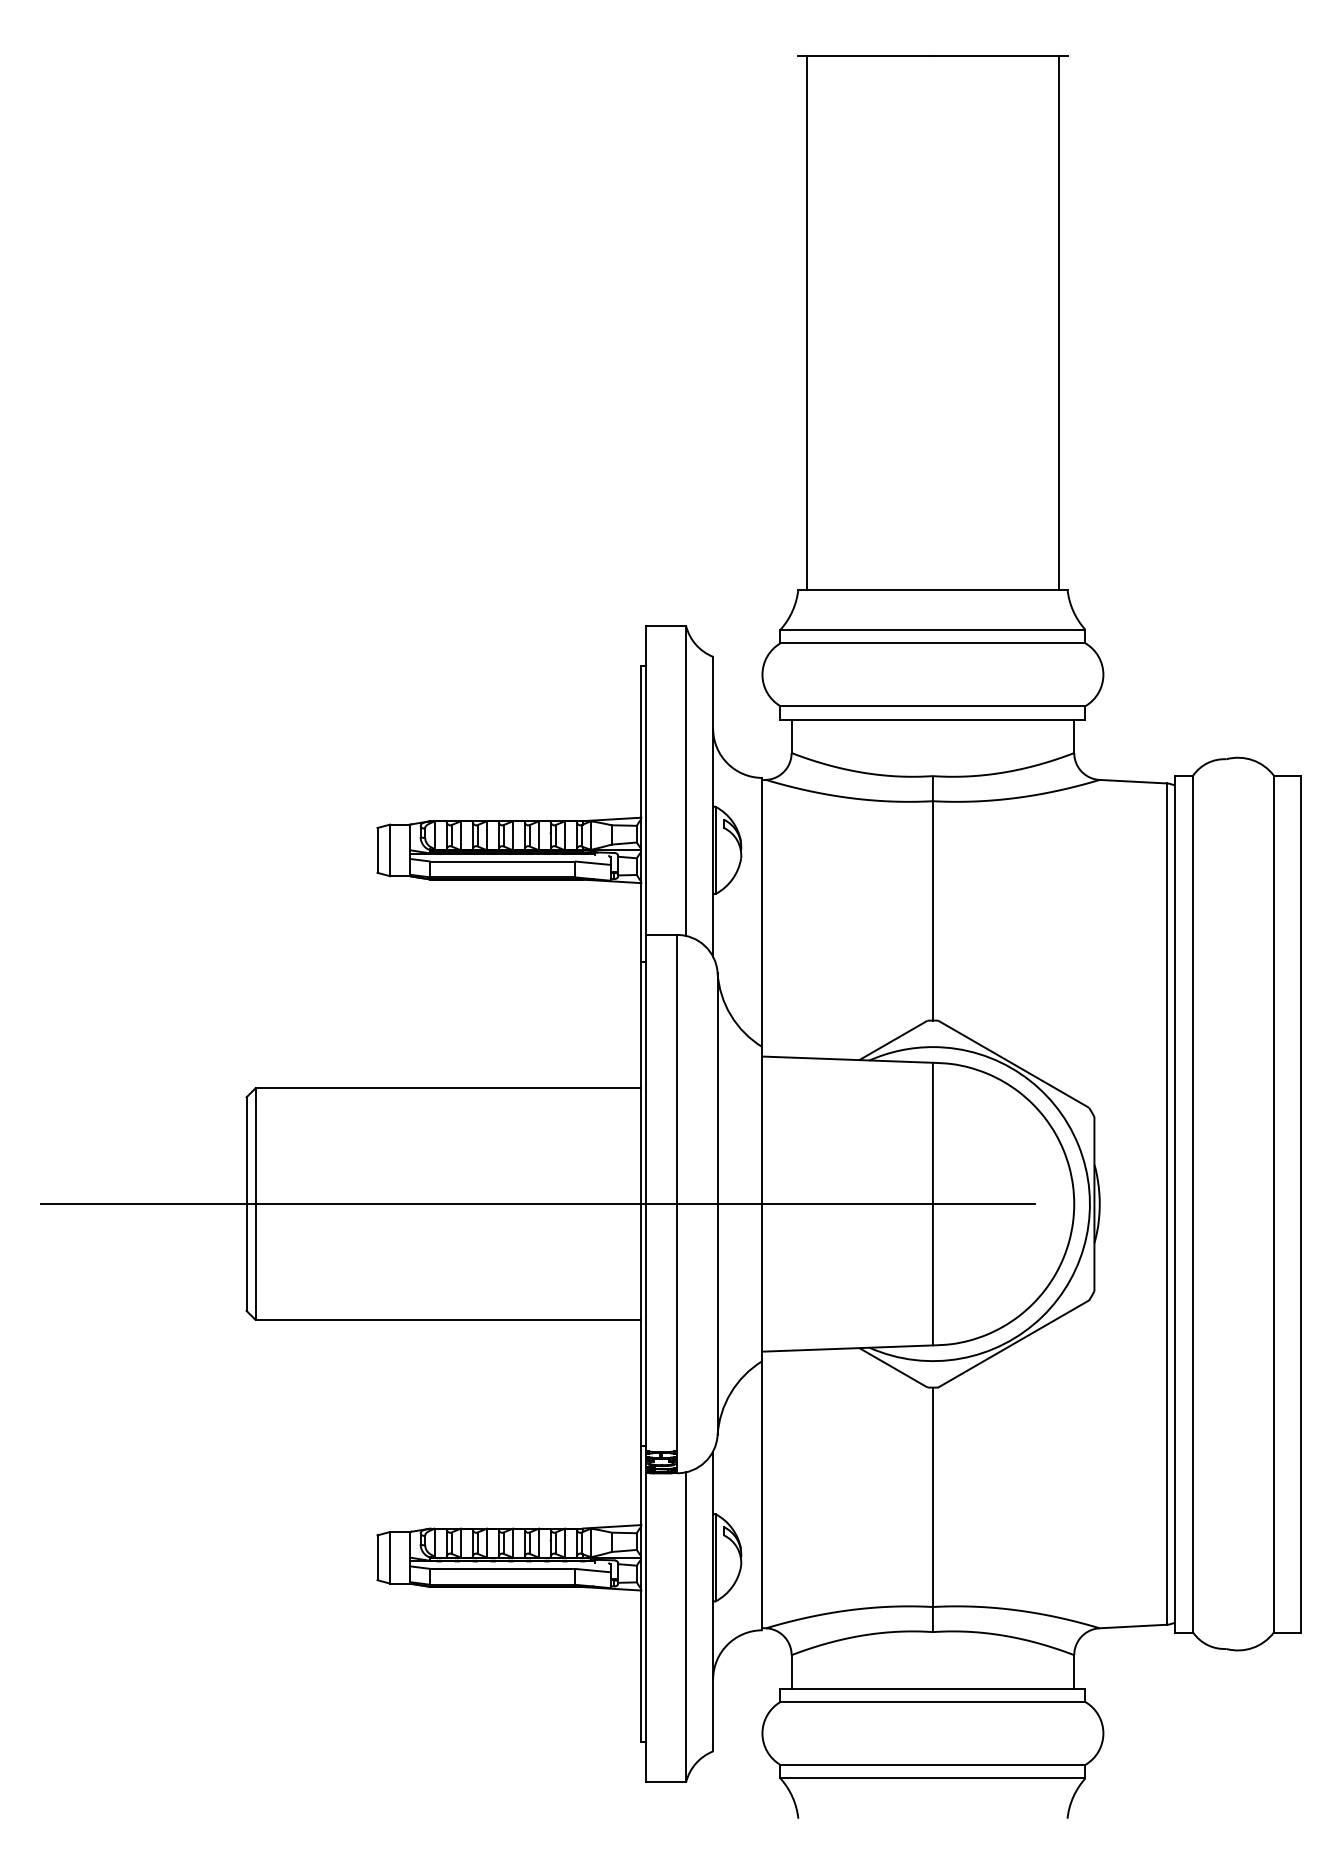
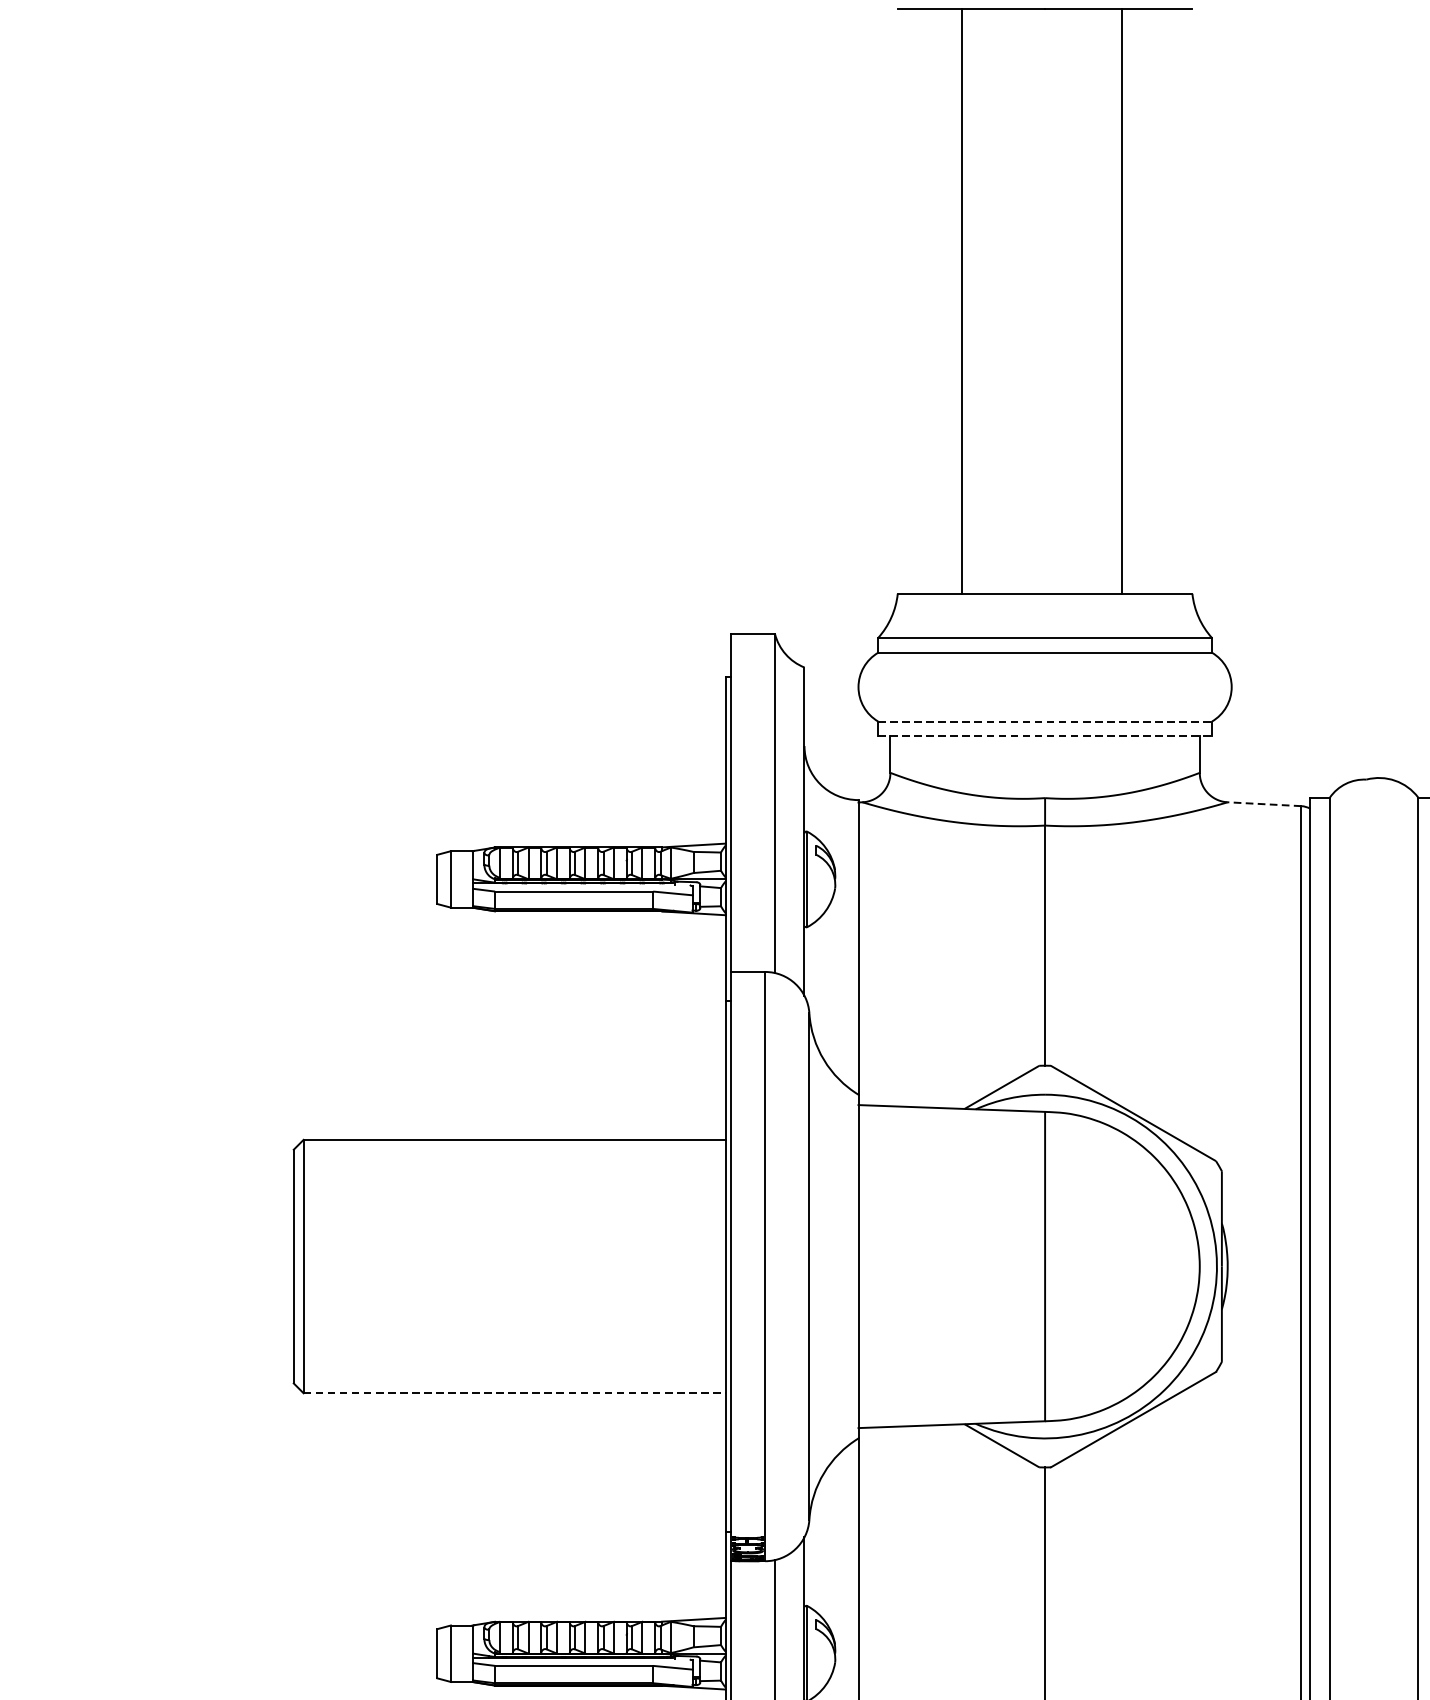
line: (807, 322) -> (962, 301), moved
line: (1058, 322) -> (1122, 301), moved
line: (932, 706) -> (1044, 721), solid -> dashed
line: (932, 719) -> (1044, 736), solid -> dashed
line: (1133, 781) -> (1264, 803), solid -> dashed
line: (538, 1204) -> (613, 1267), removed
line: (448, 1319) -> (514, 1392), solid -> dashed

